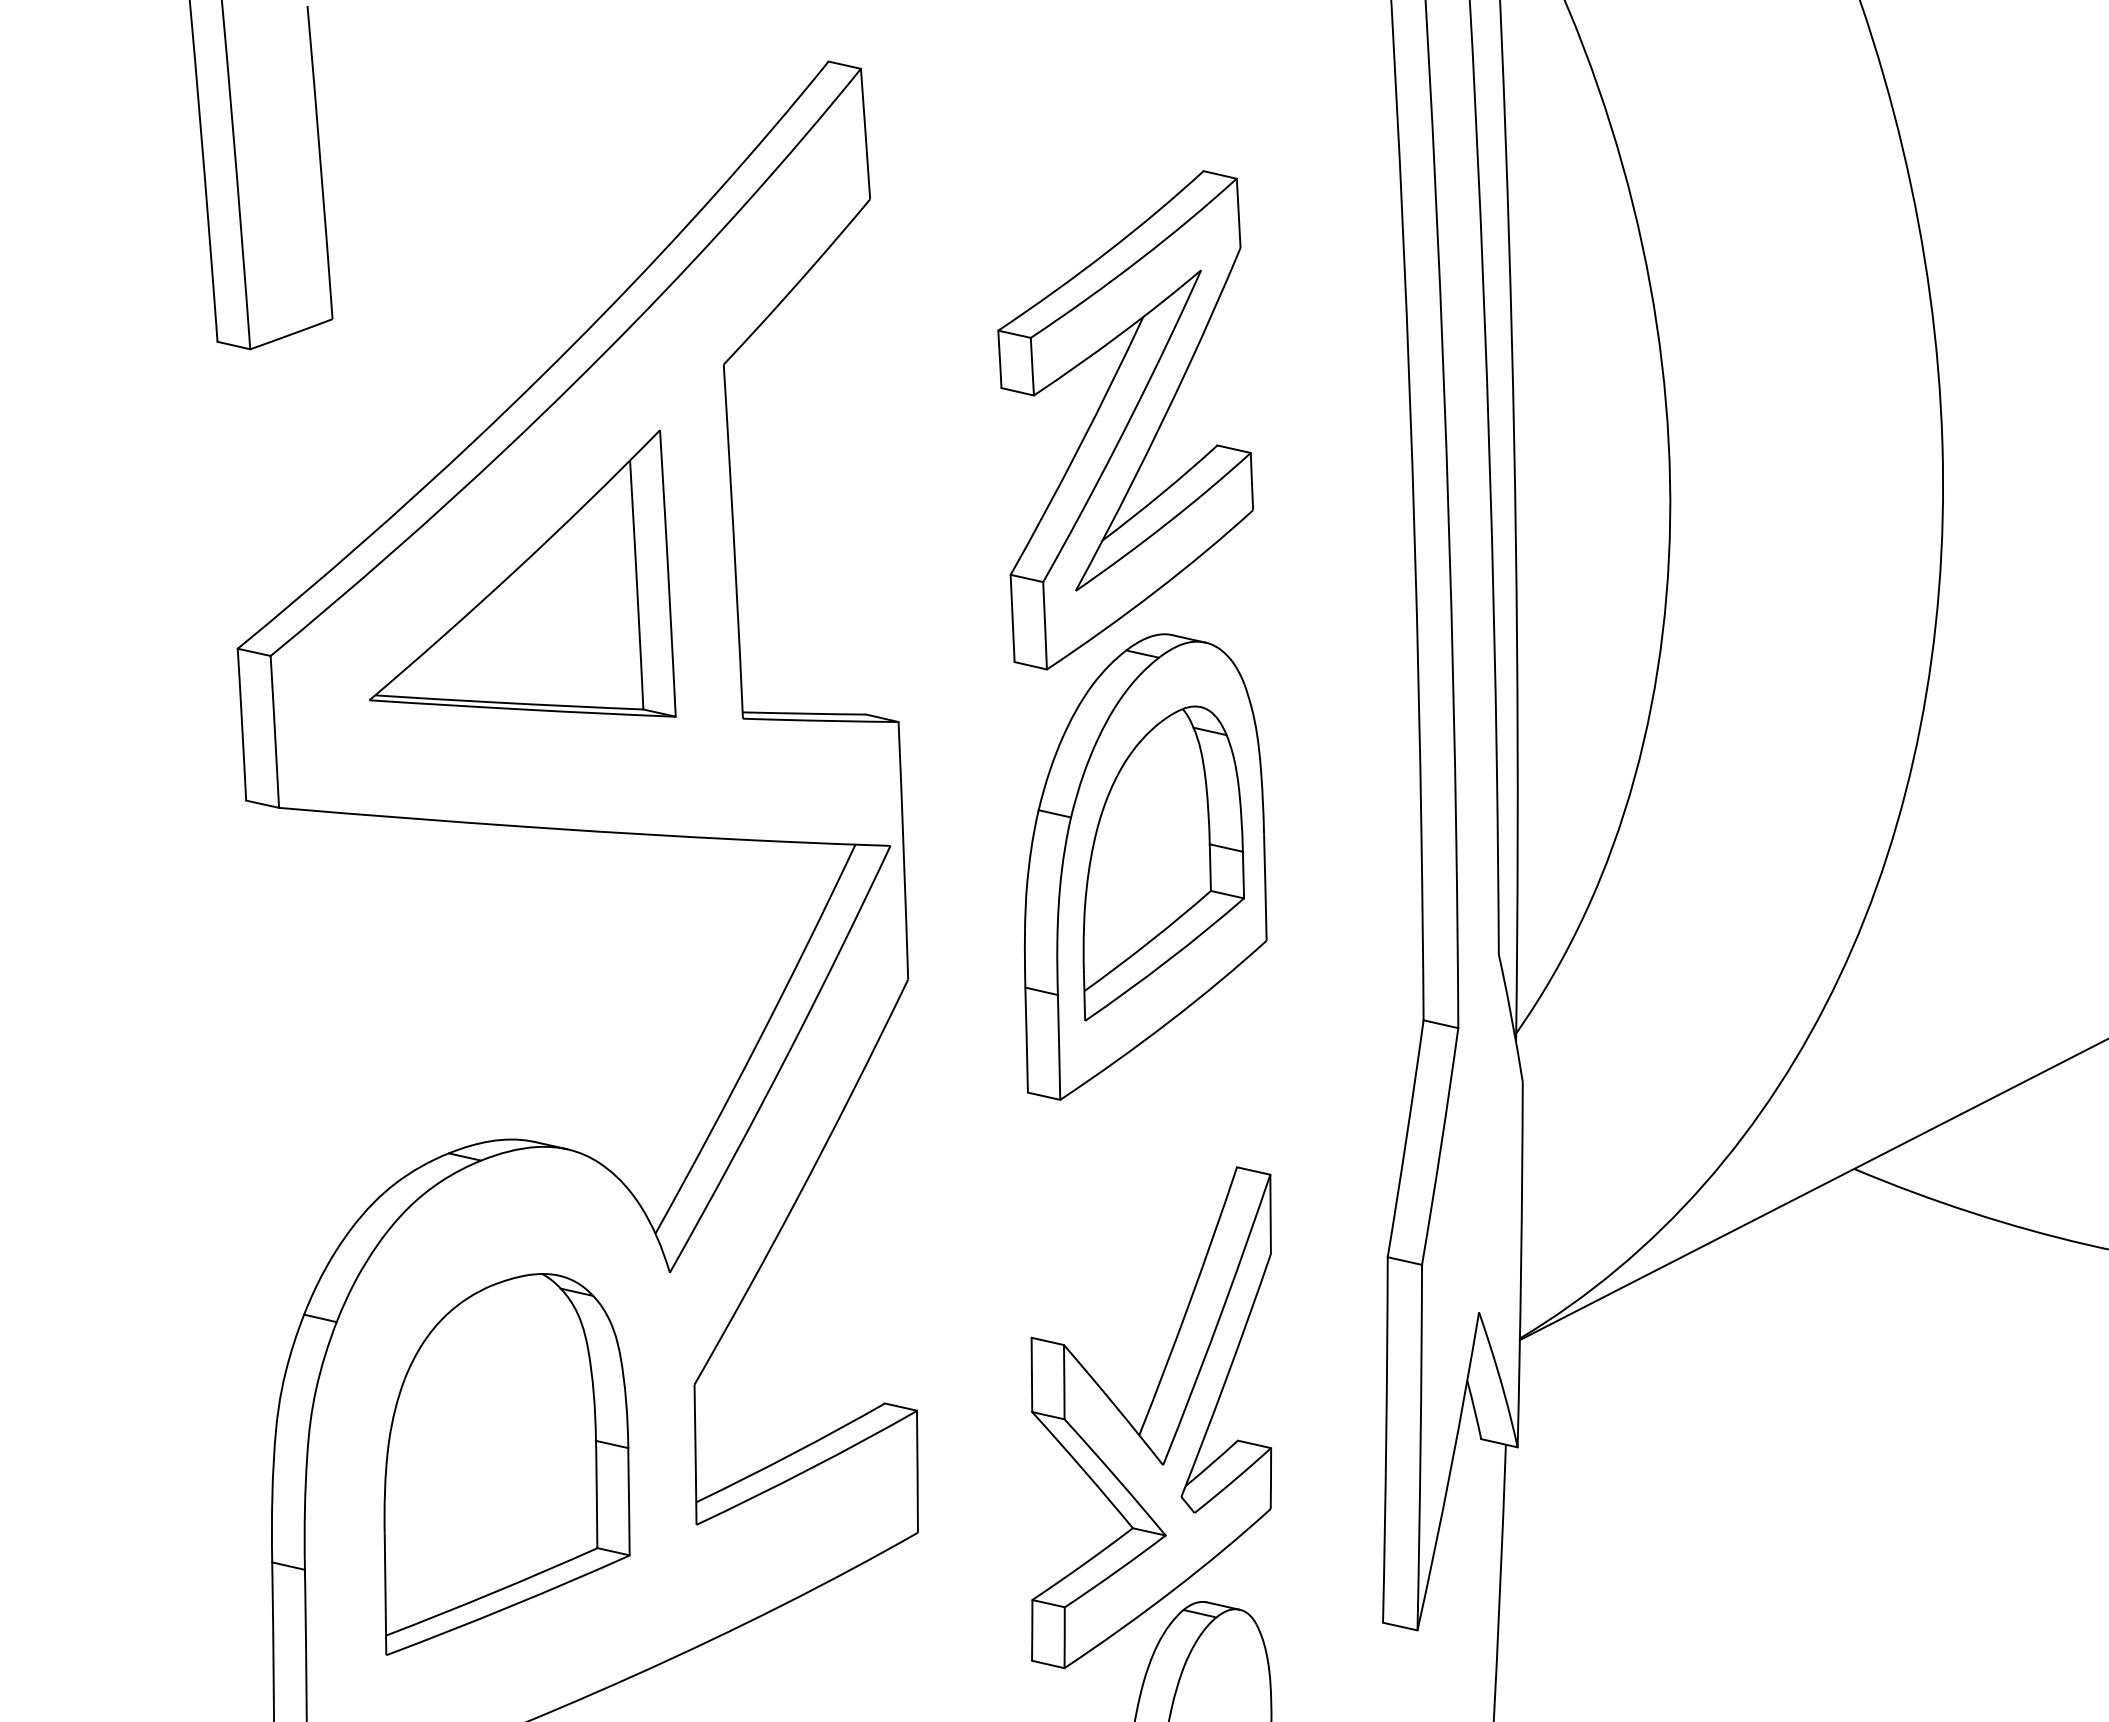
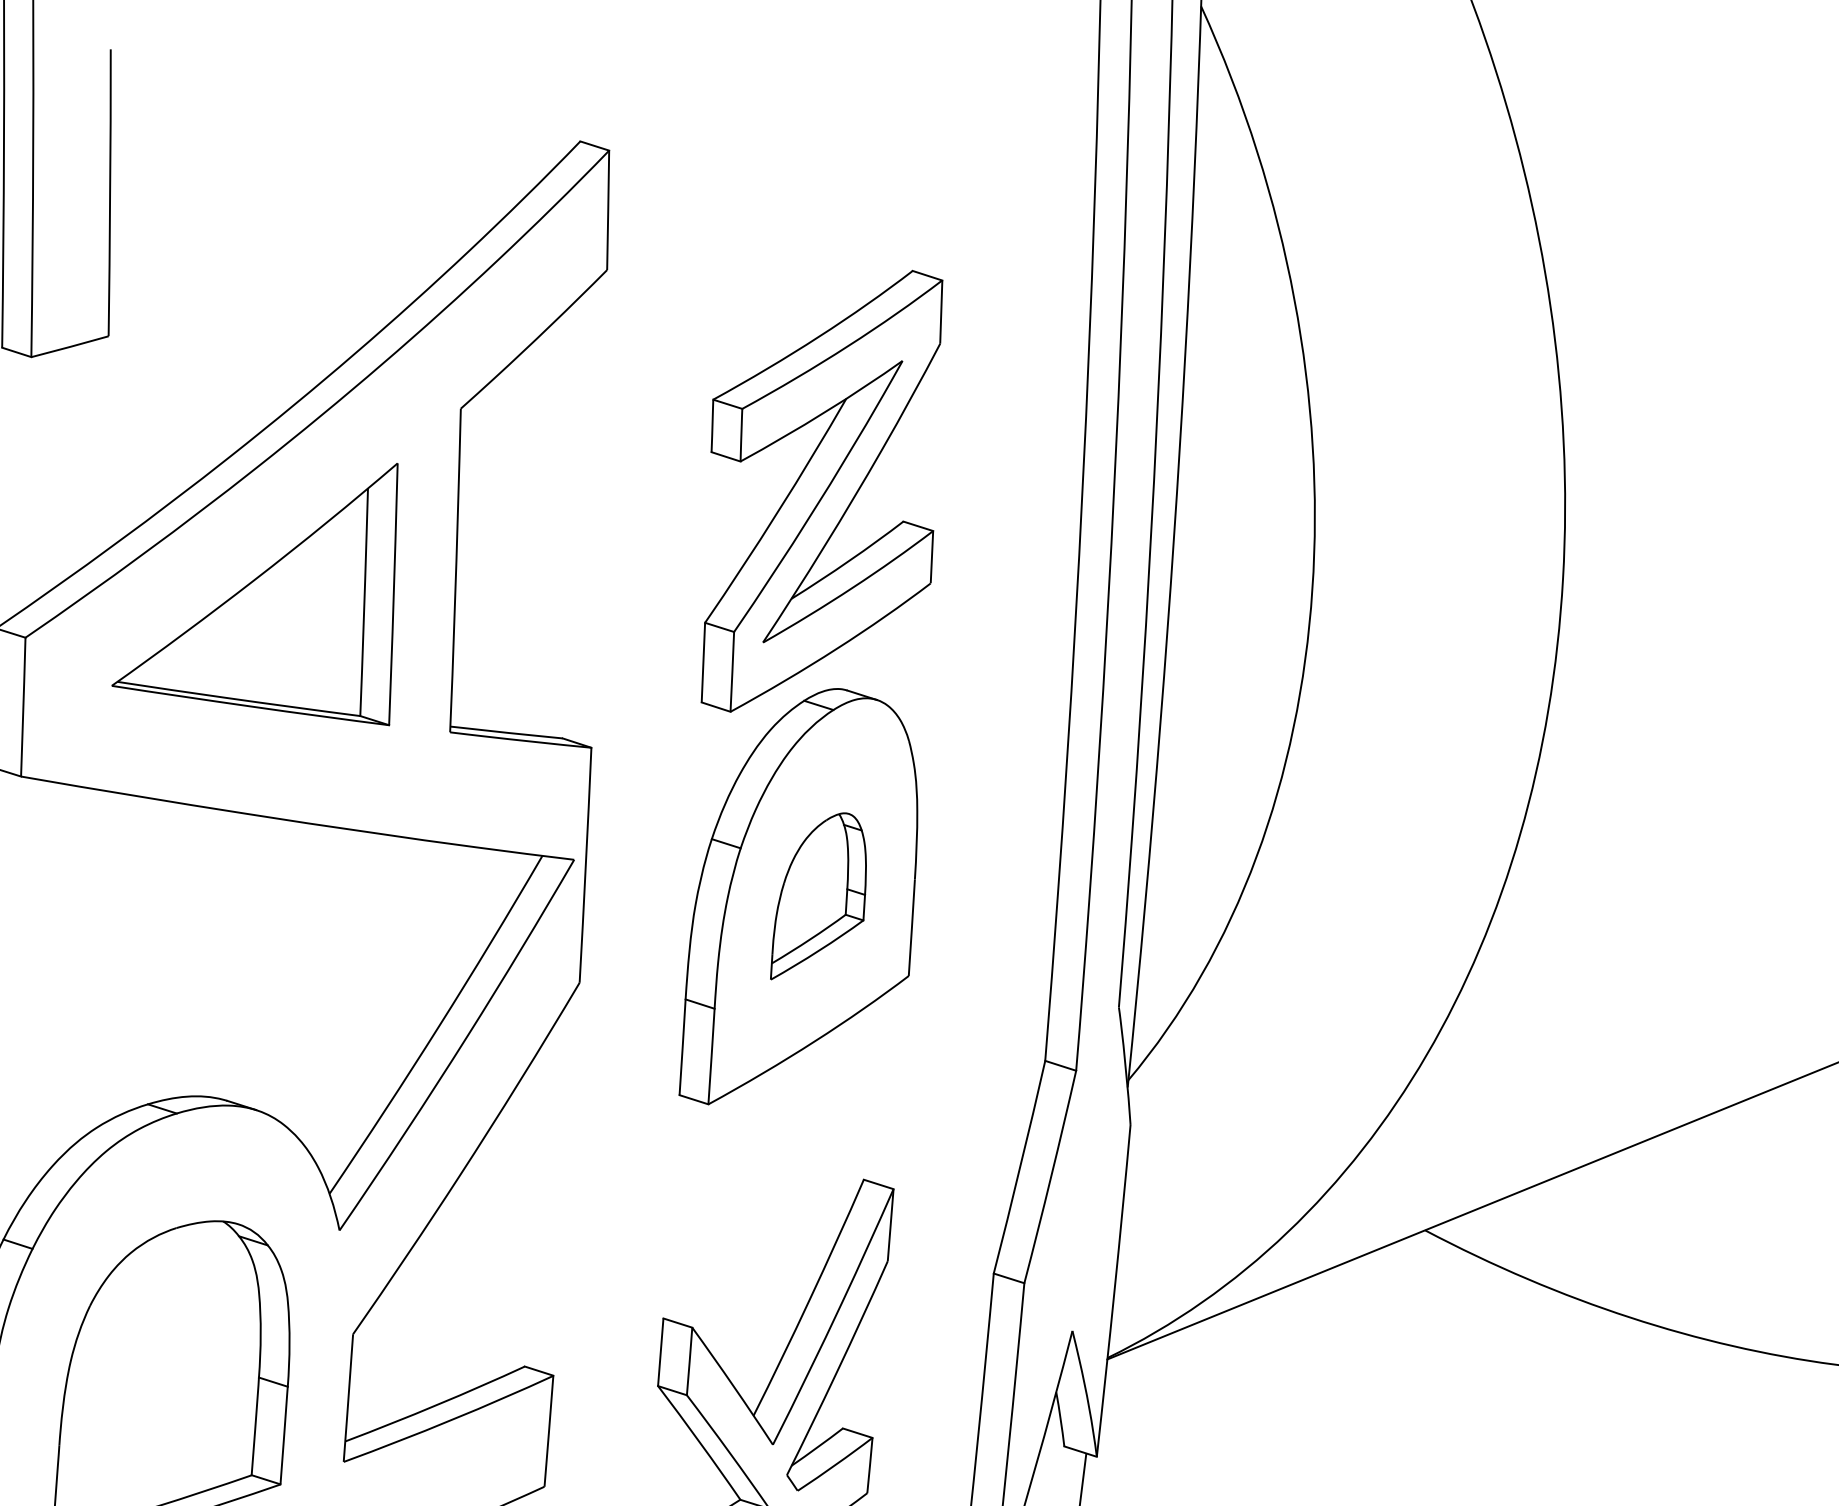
part: (1163, 863) -> (821, 897), size x0.6

